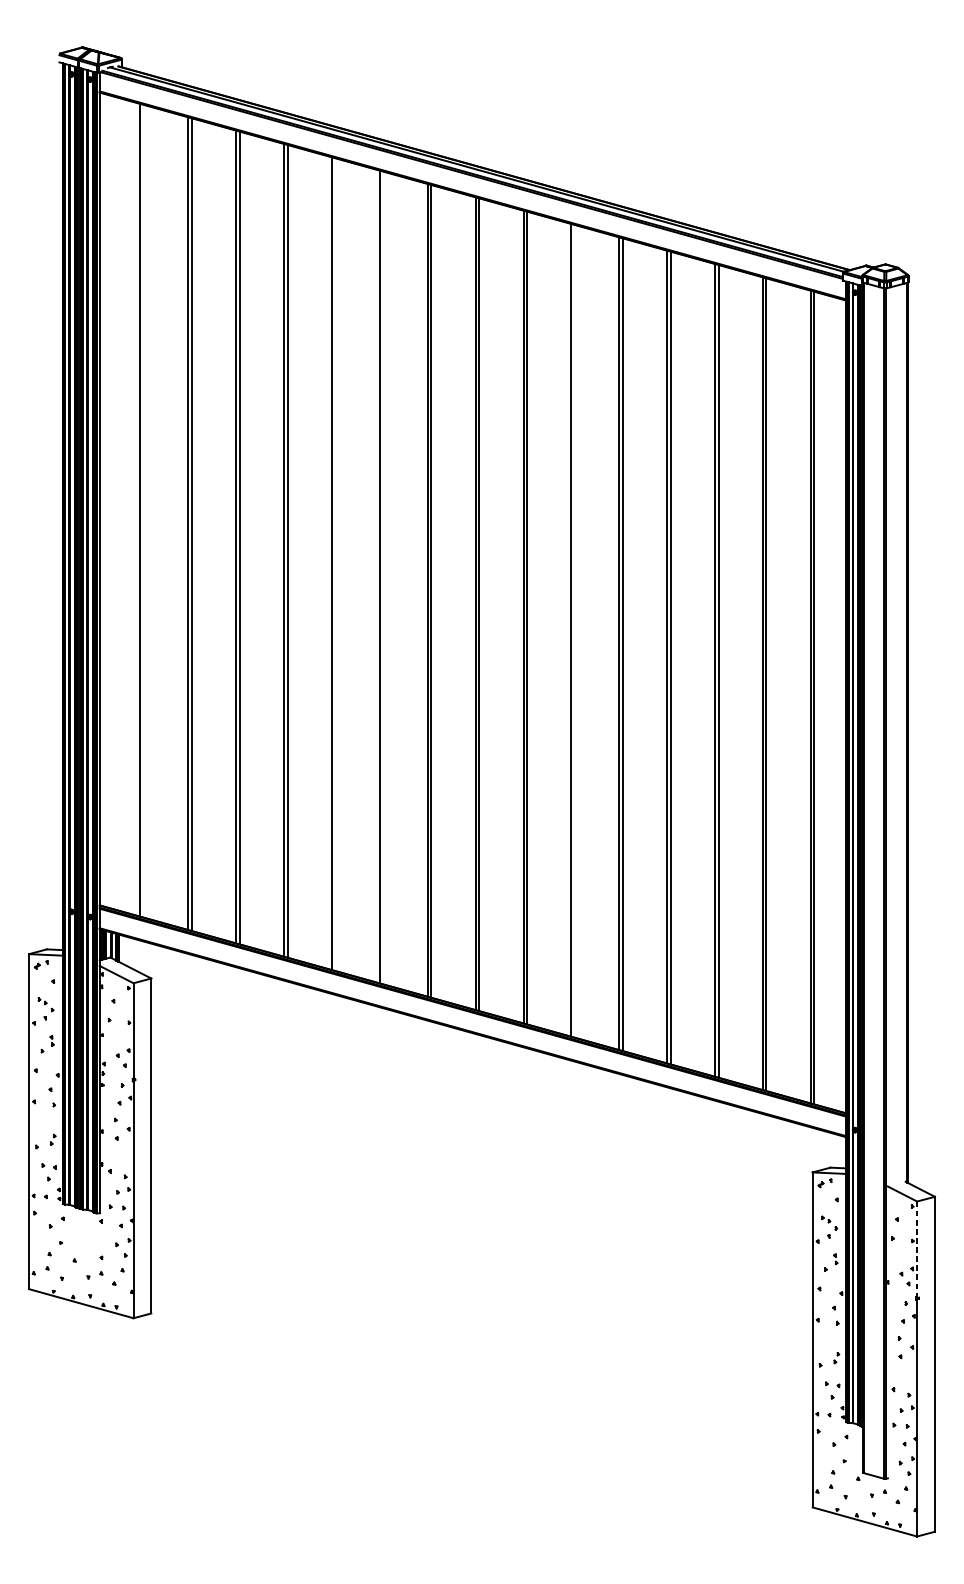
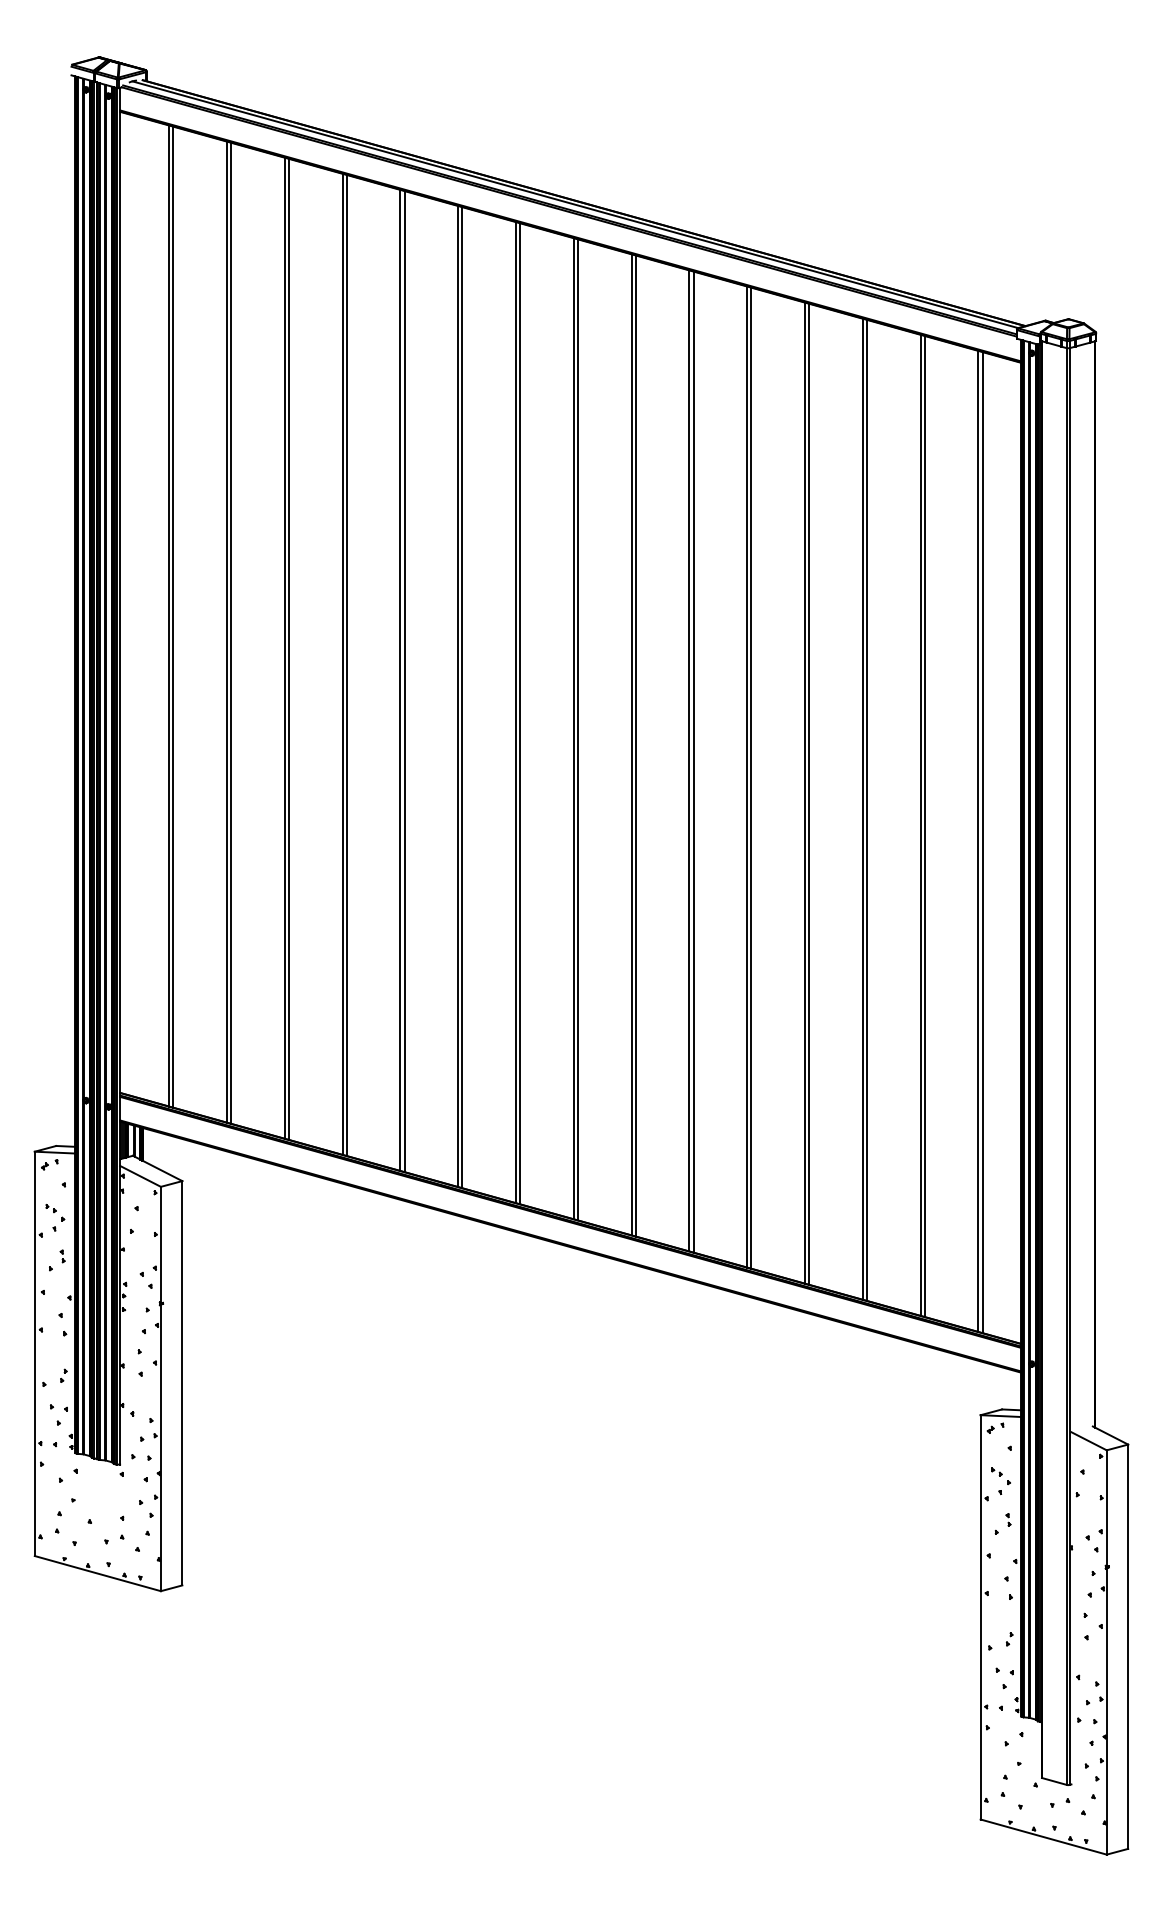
line: (143, 510) -> (173, 616), added
line: (335, 564) -> (404, 681), added
line: (383, 577) -> (462, 697), added
line: (574, 630) -> (693, 761), added
line: (916, 1250) -> (1106, 1509), dashed -> solid

